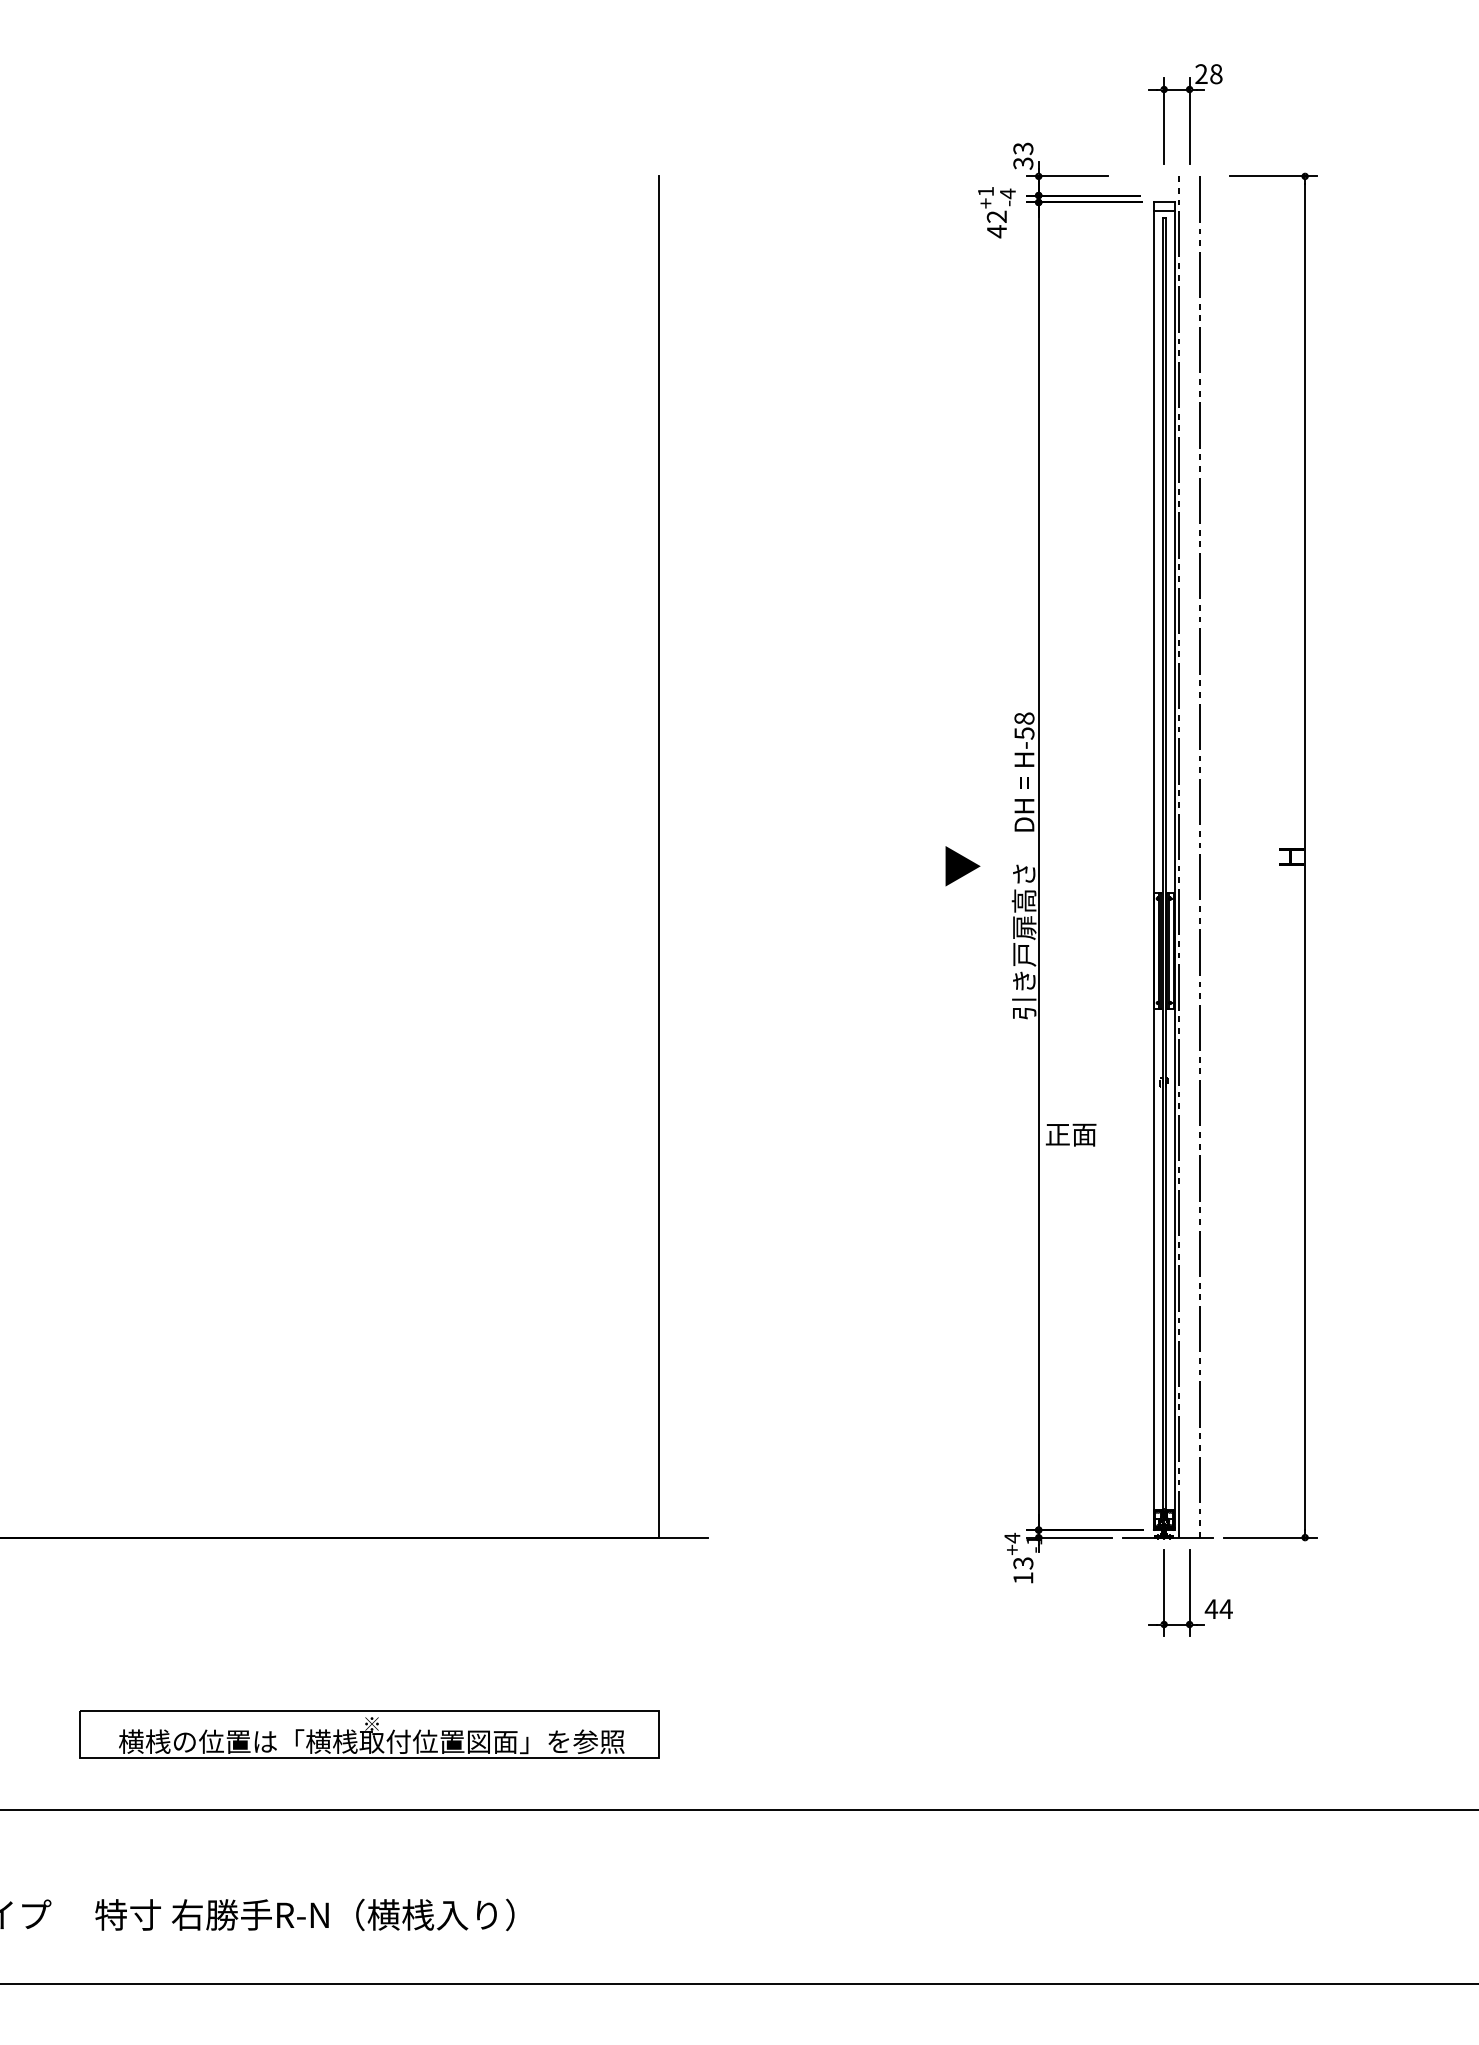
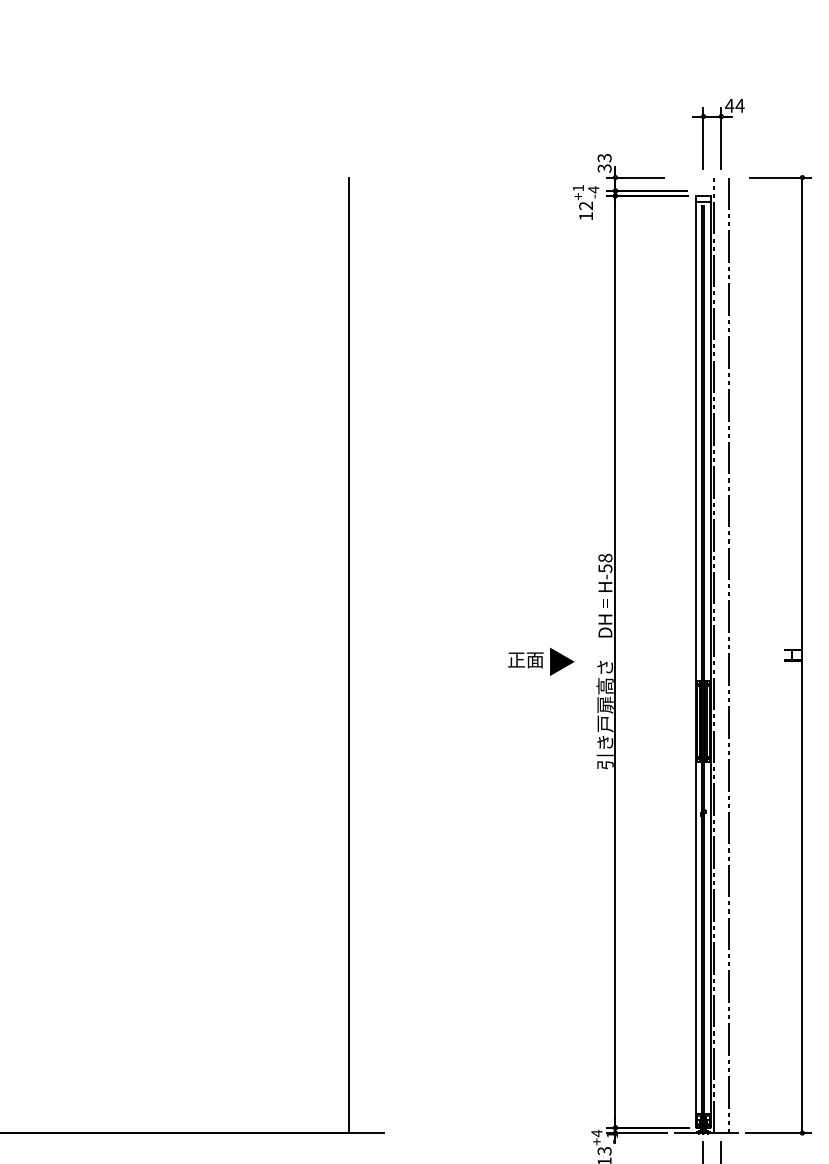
text: (1208, 74) -> (734, 106), 28 -> 44
text: (996, 231) -> (585, 216), 42 -> 12
text: (1070, 1134) -> (525, 659), moved

